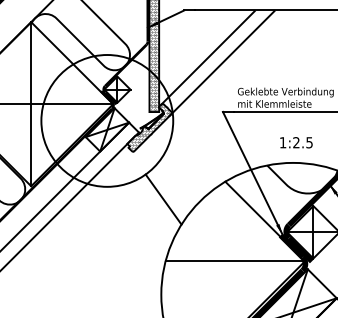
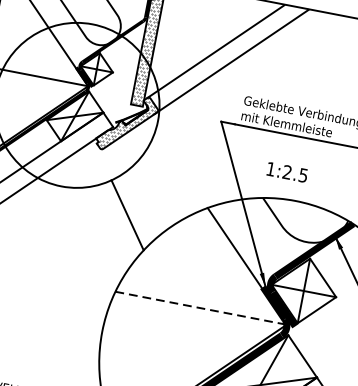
text: (296, 142) -> (287, 172), moved
line: (235, 261) -> (201, 308), solid -> dashed

